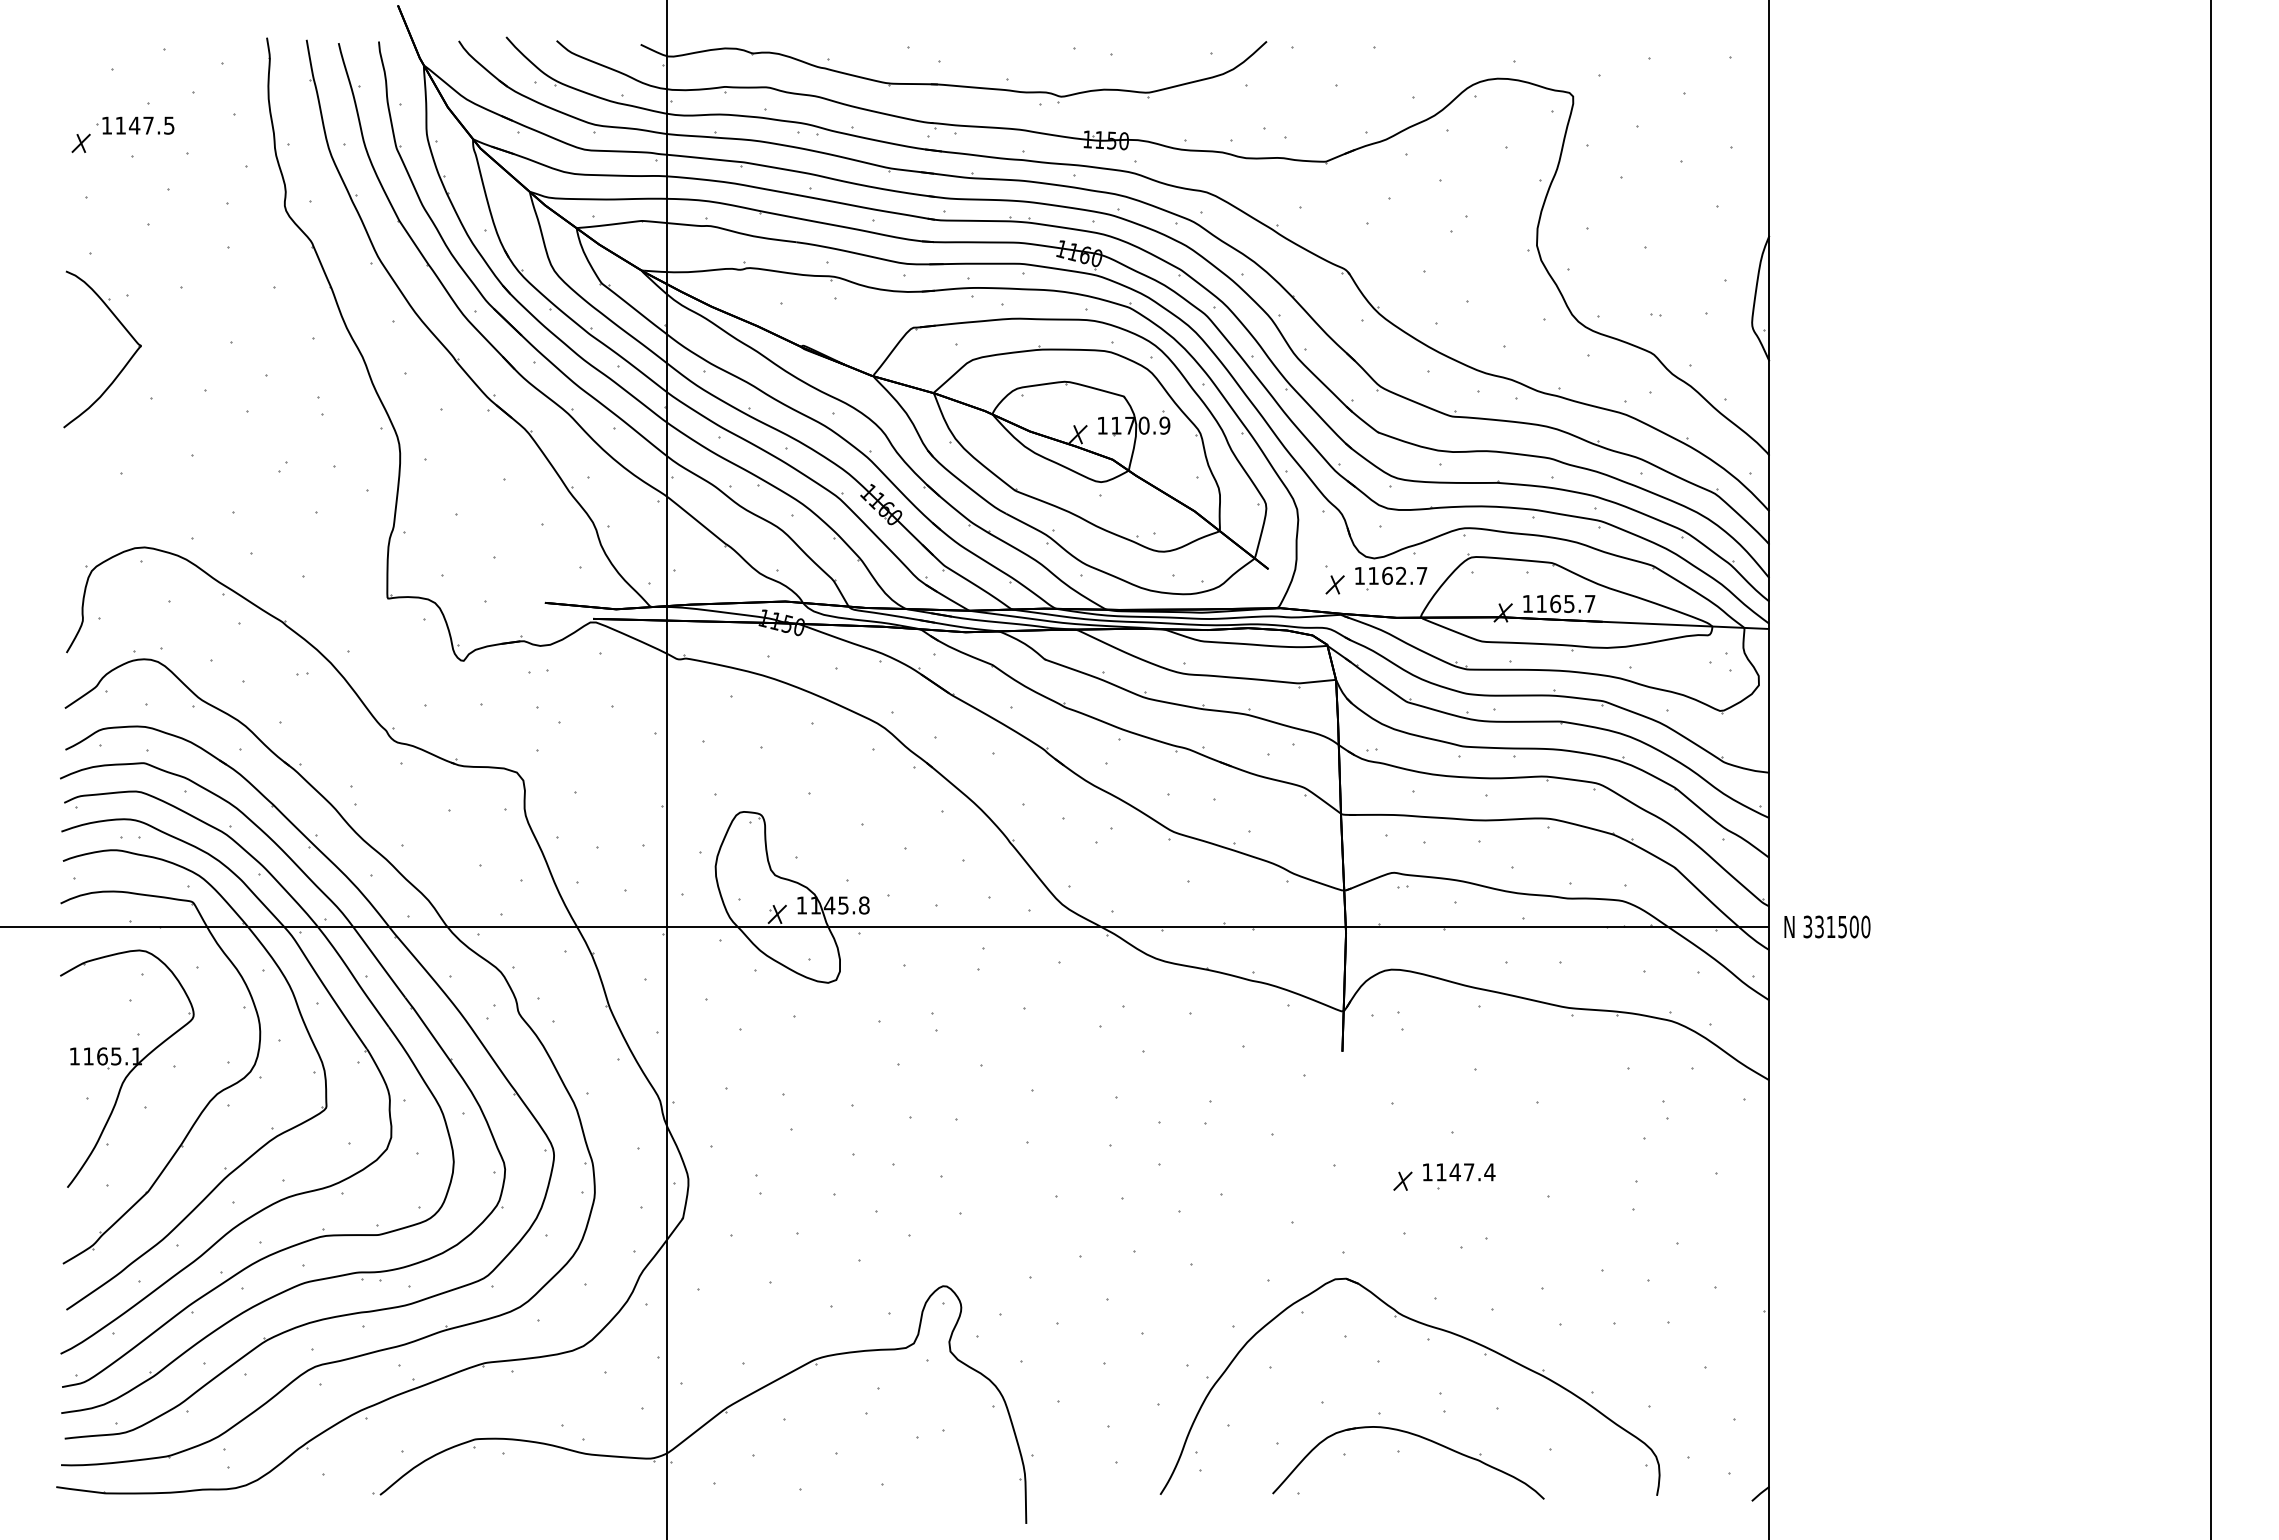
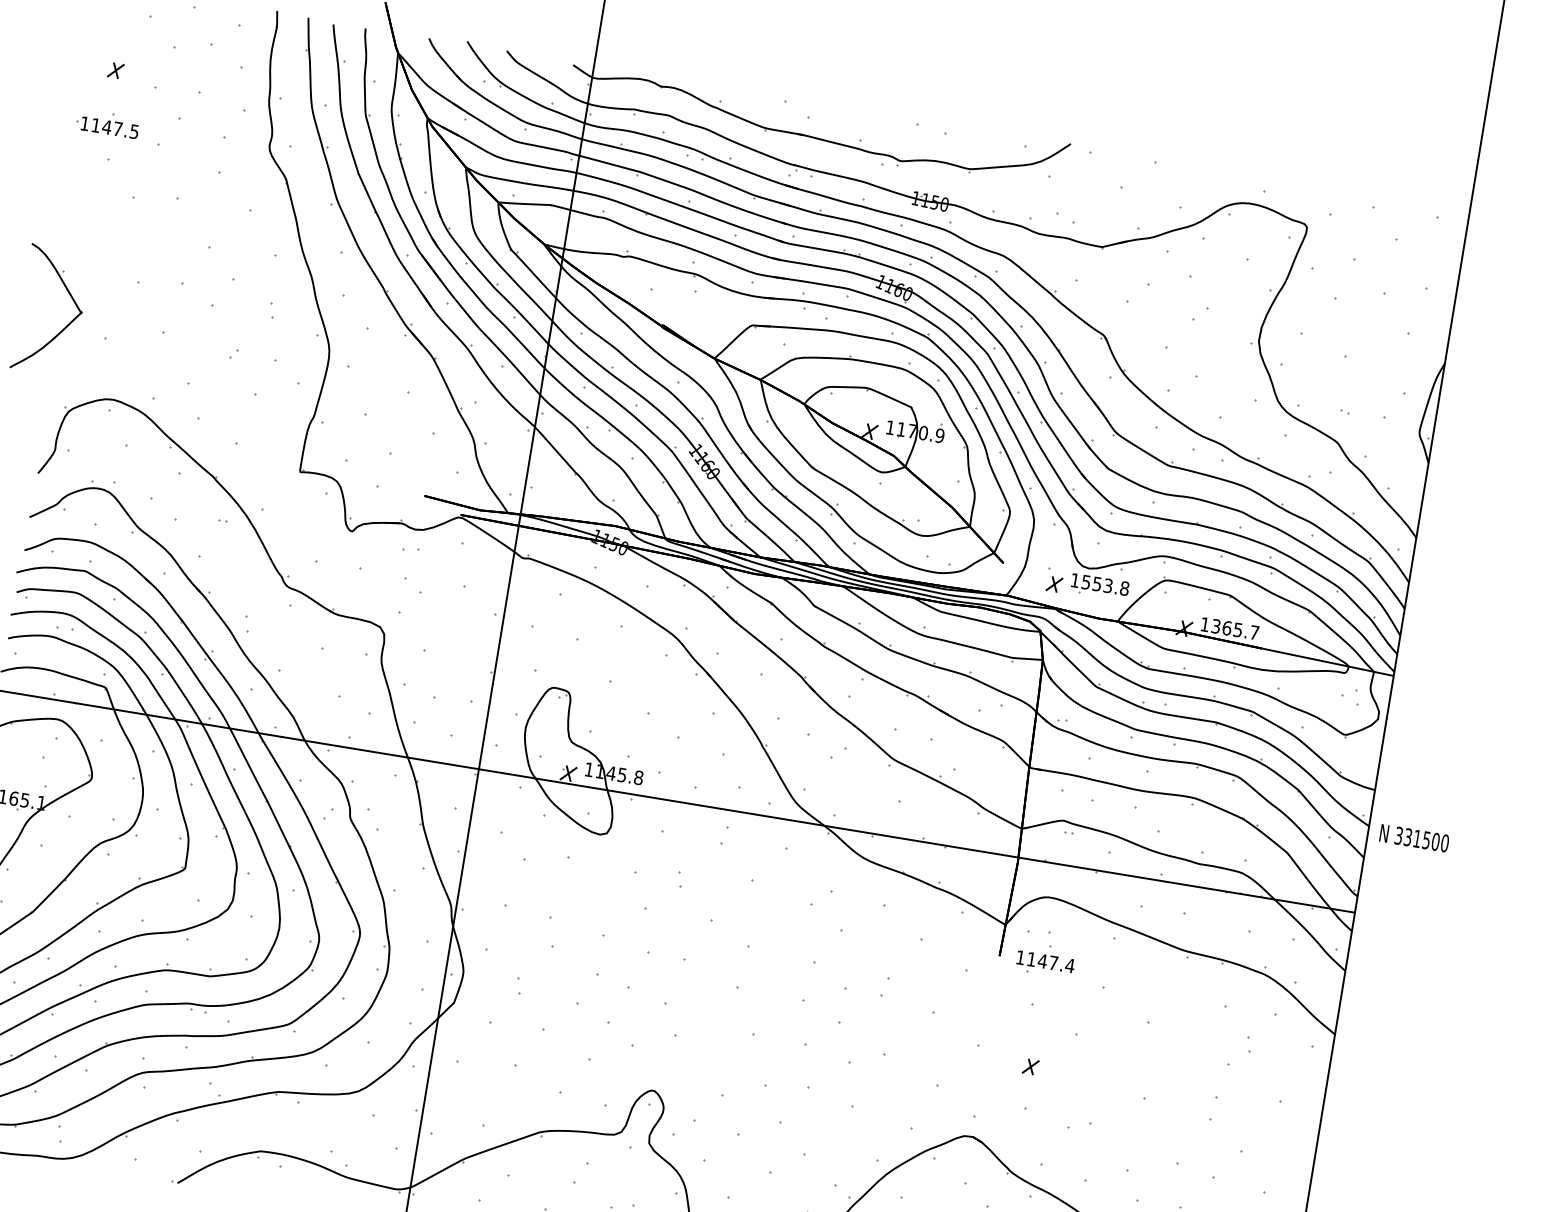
part: (135, 125) -> (107, 127), moved
part: (123, 366) -> (65, 326), moved
text: (1397, 575) -> (1105, 585), 1162.7 -> 1553.8
text: (1541, 603) -> (1215, 626), 1165.7 -> 1365.7
text: (1827, 926) -> (1414, 838), moved
part: (1459, 1176) -> (1045, 965), moved

